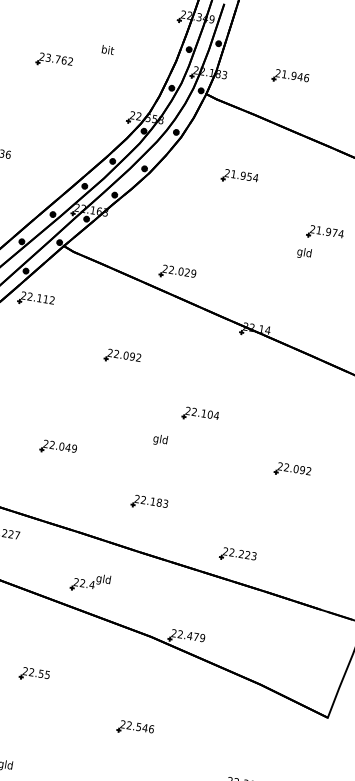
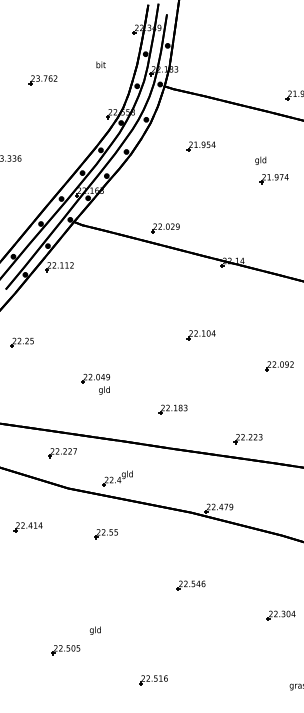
text: (107, 49) -> (100, 64), moved
part: (290, 77) -> (227, 62), removed
text: (304, 252) -> (260, 160), moved
part: (122, 357) -> (133, 300), removed
text: (160, 440) -> (104, 390), moved
part: (90, 582) -> (117, 478), moved
part: (33, 675) -> (105, 534), moved

